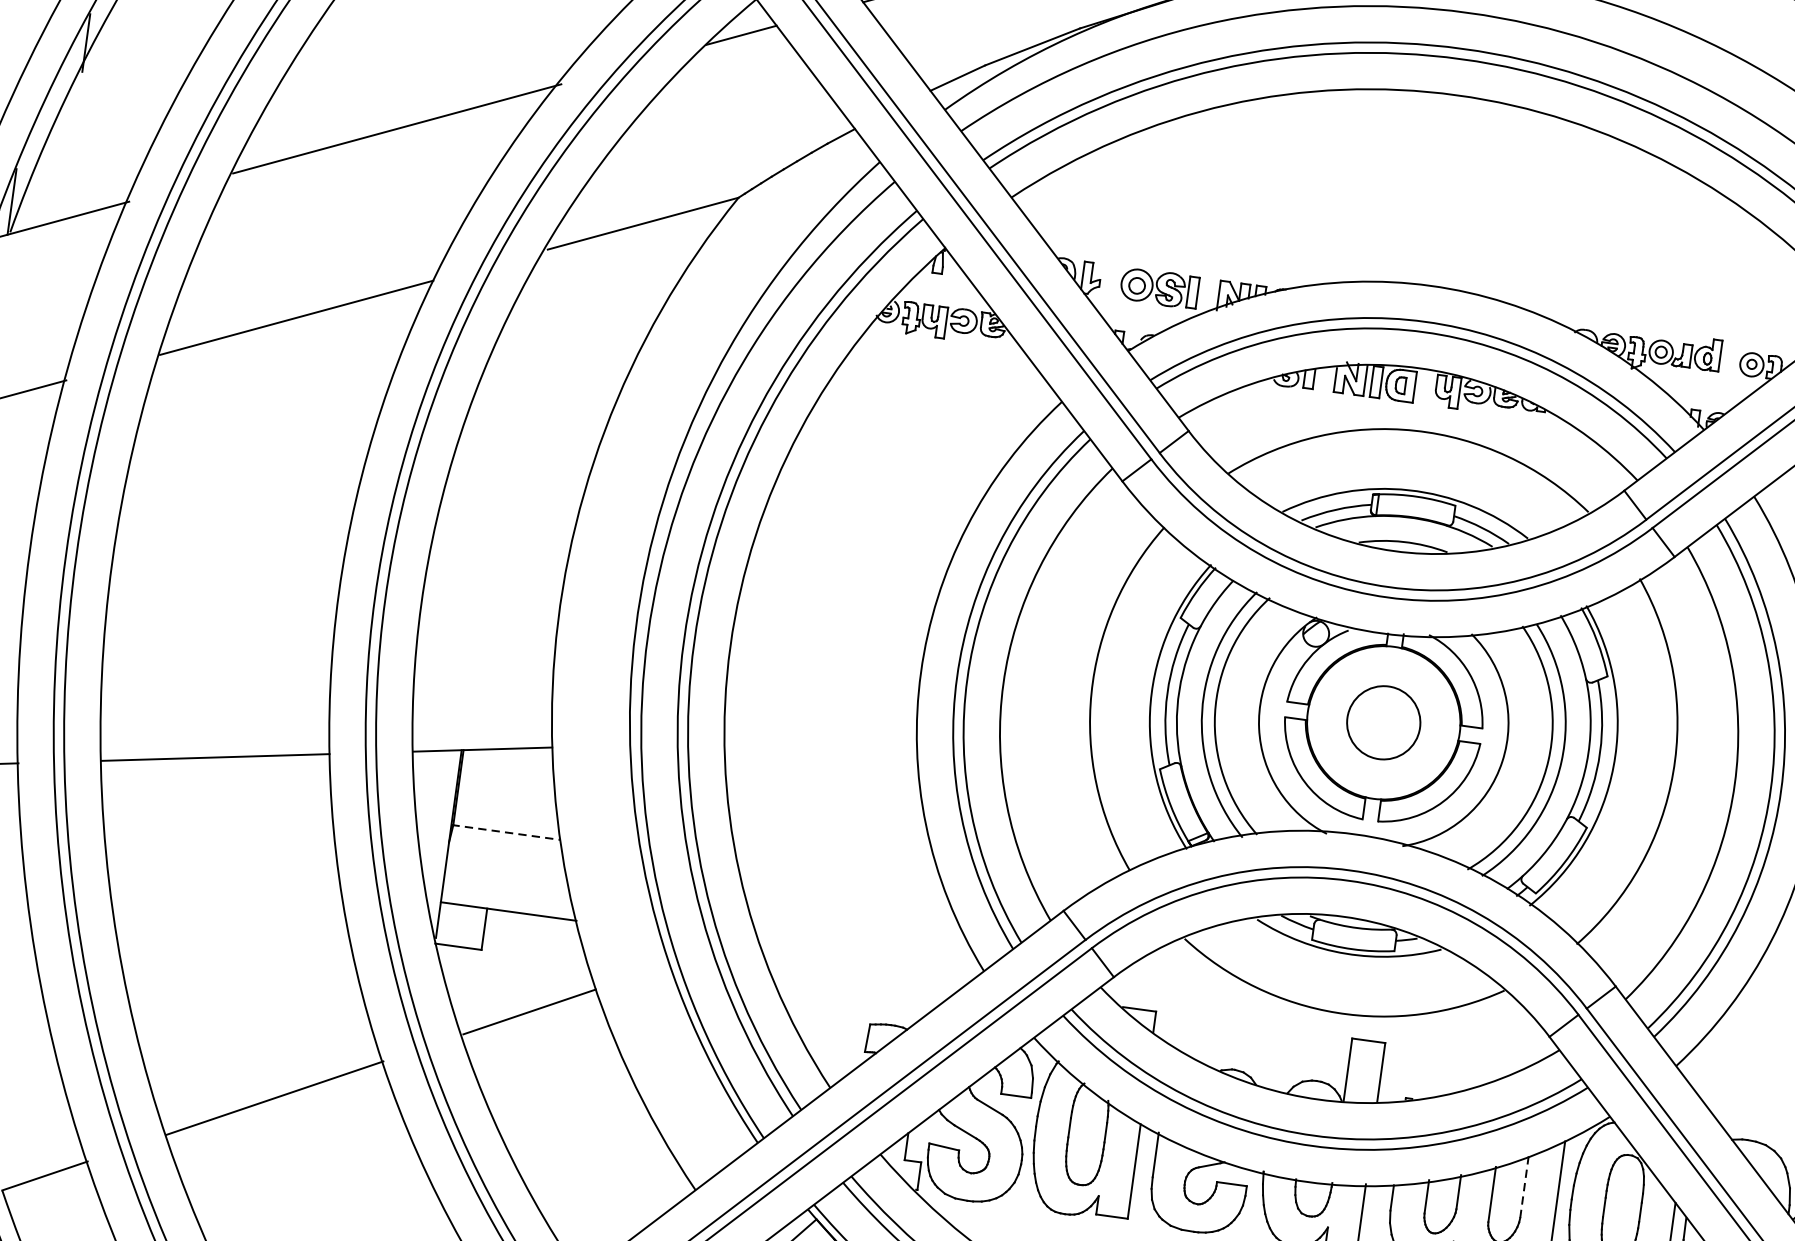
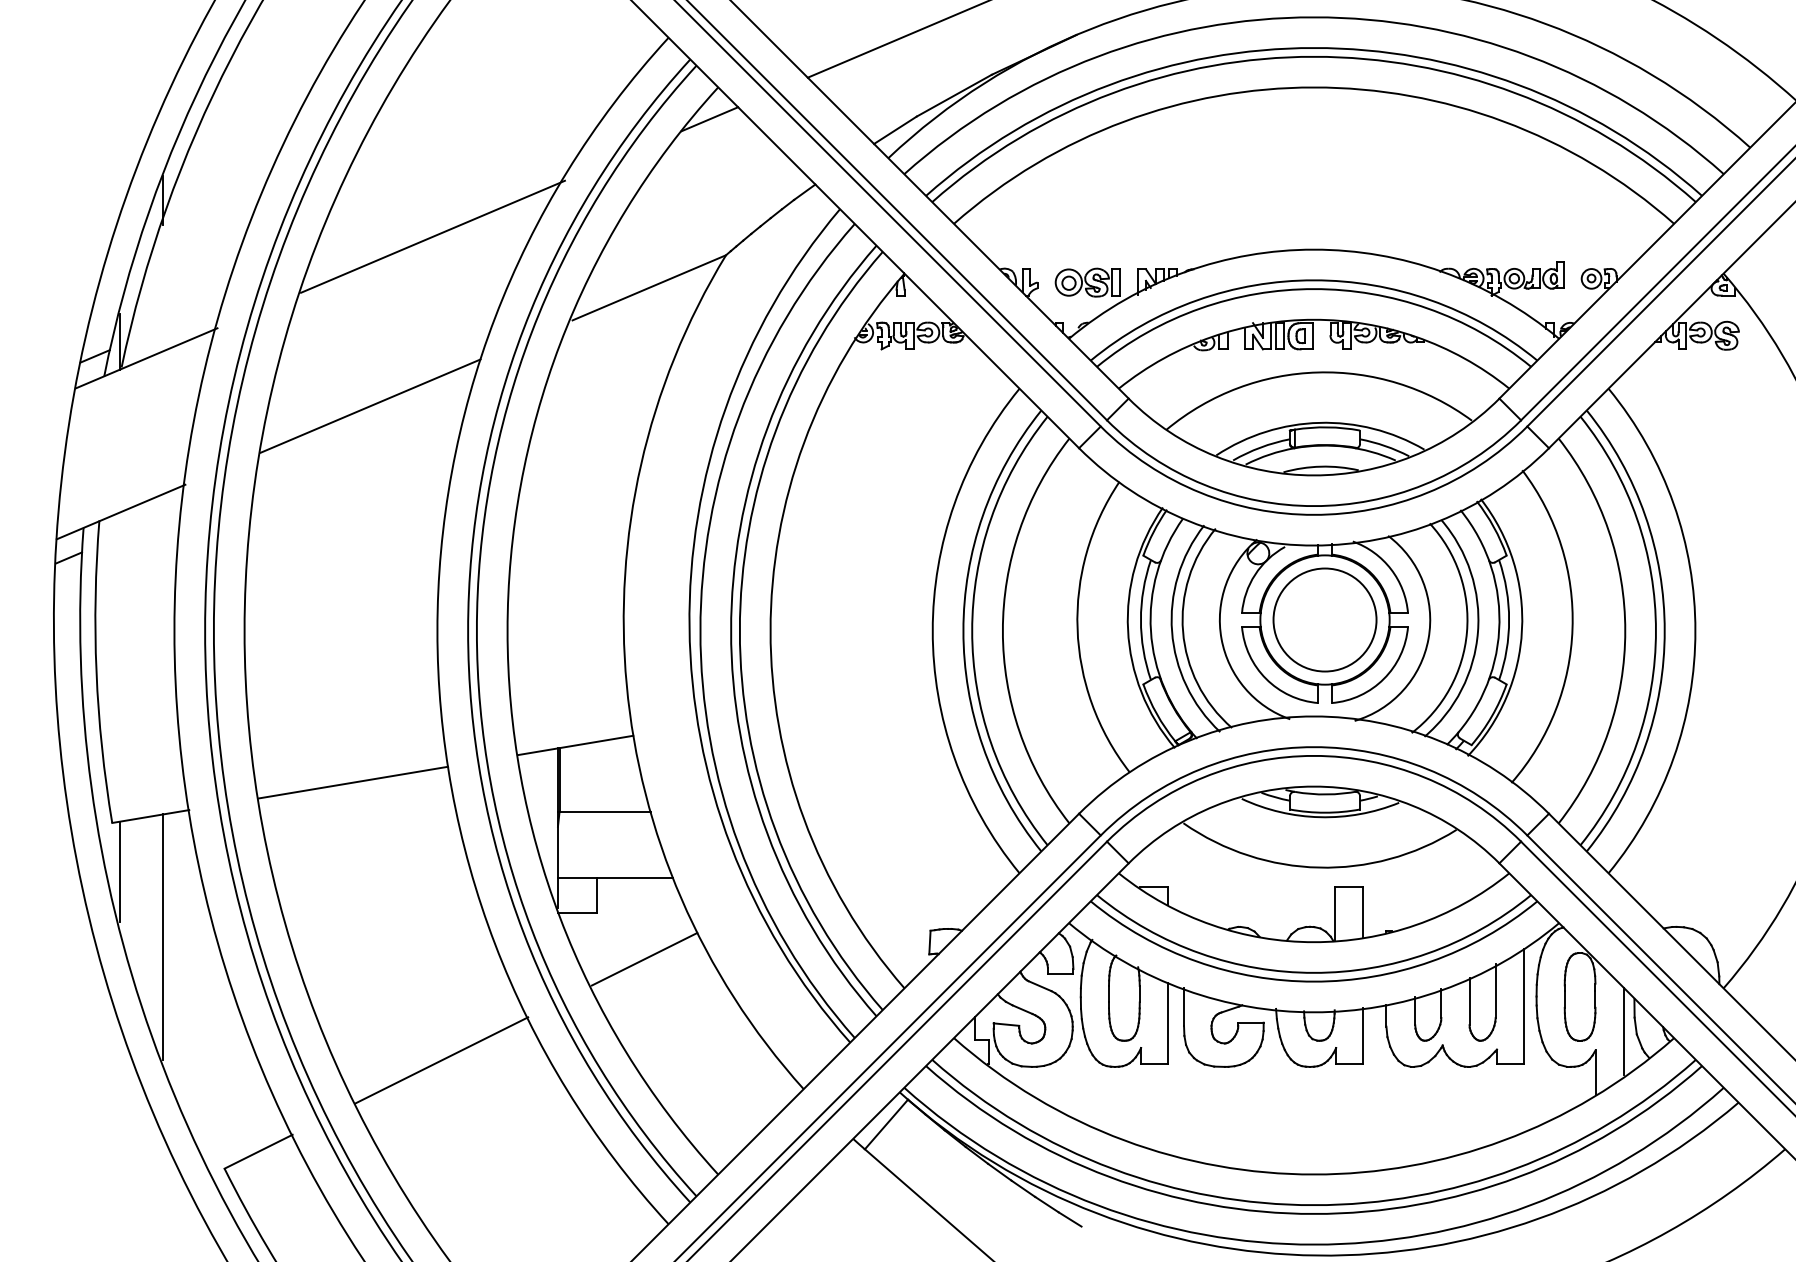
circle: (1383, 722) -> (1324, 619), size x1.67
line: (506, 833) -> (604, 812), dashed -> solid
line: (1524, 1186) -> (1495, 991), dashed -> solid

